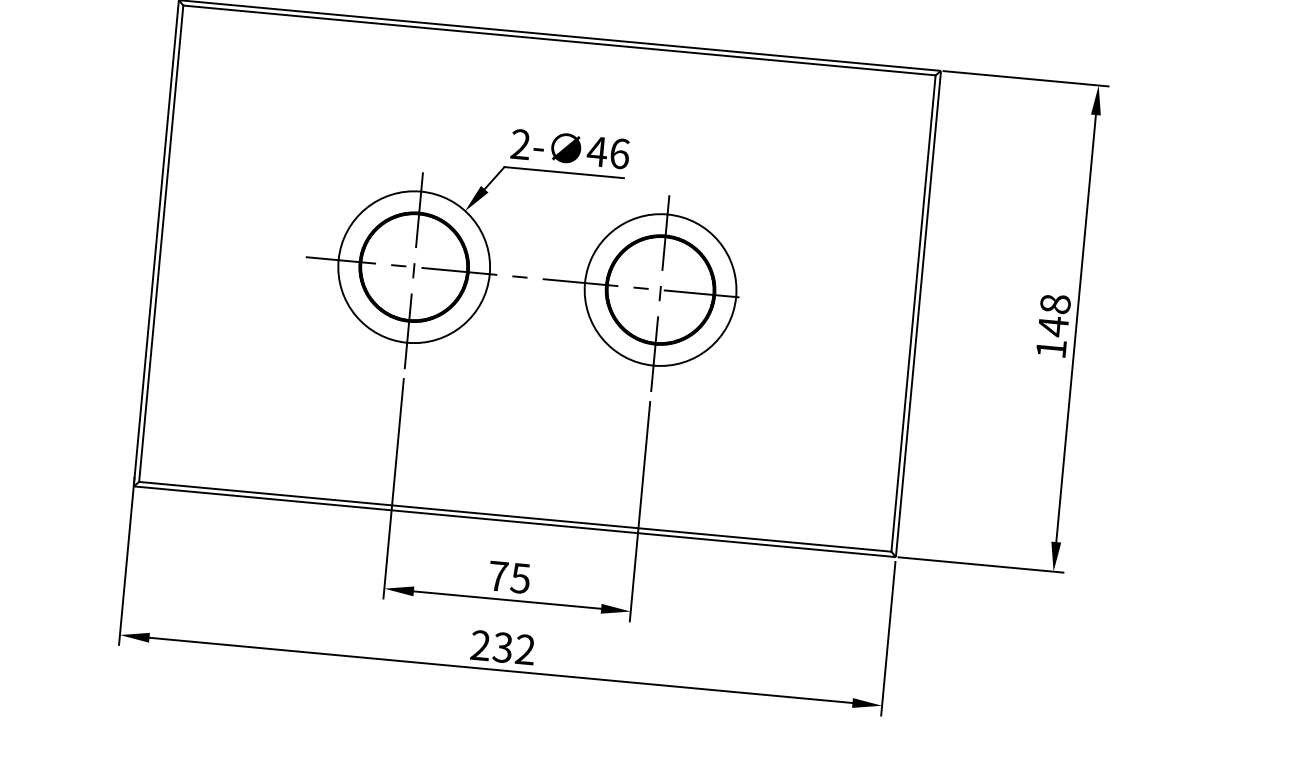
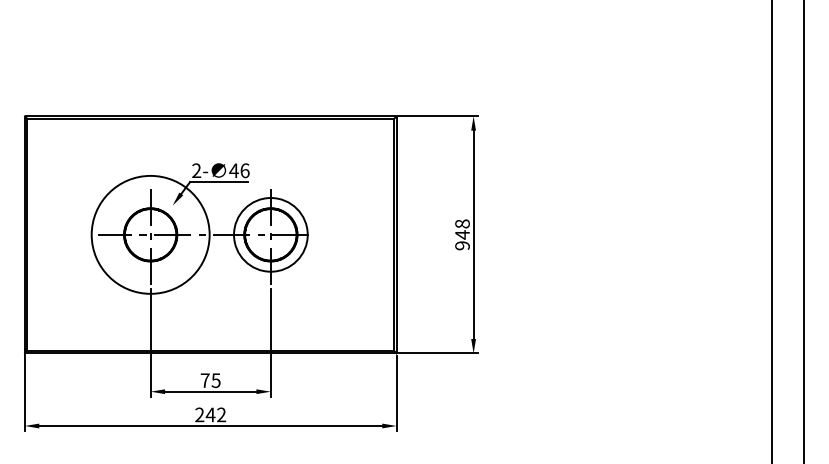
circle: (413, 266) -> (150, 234), size x1.6
text: (1051, 348) -> (462, 245), 148 -> 948
text: (502, 646) -> (210, 414), 232 -> 242

